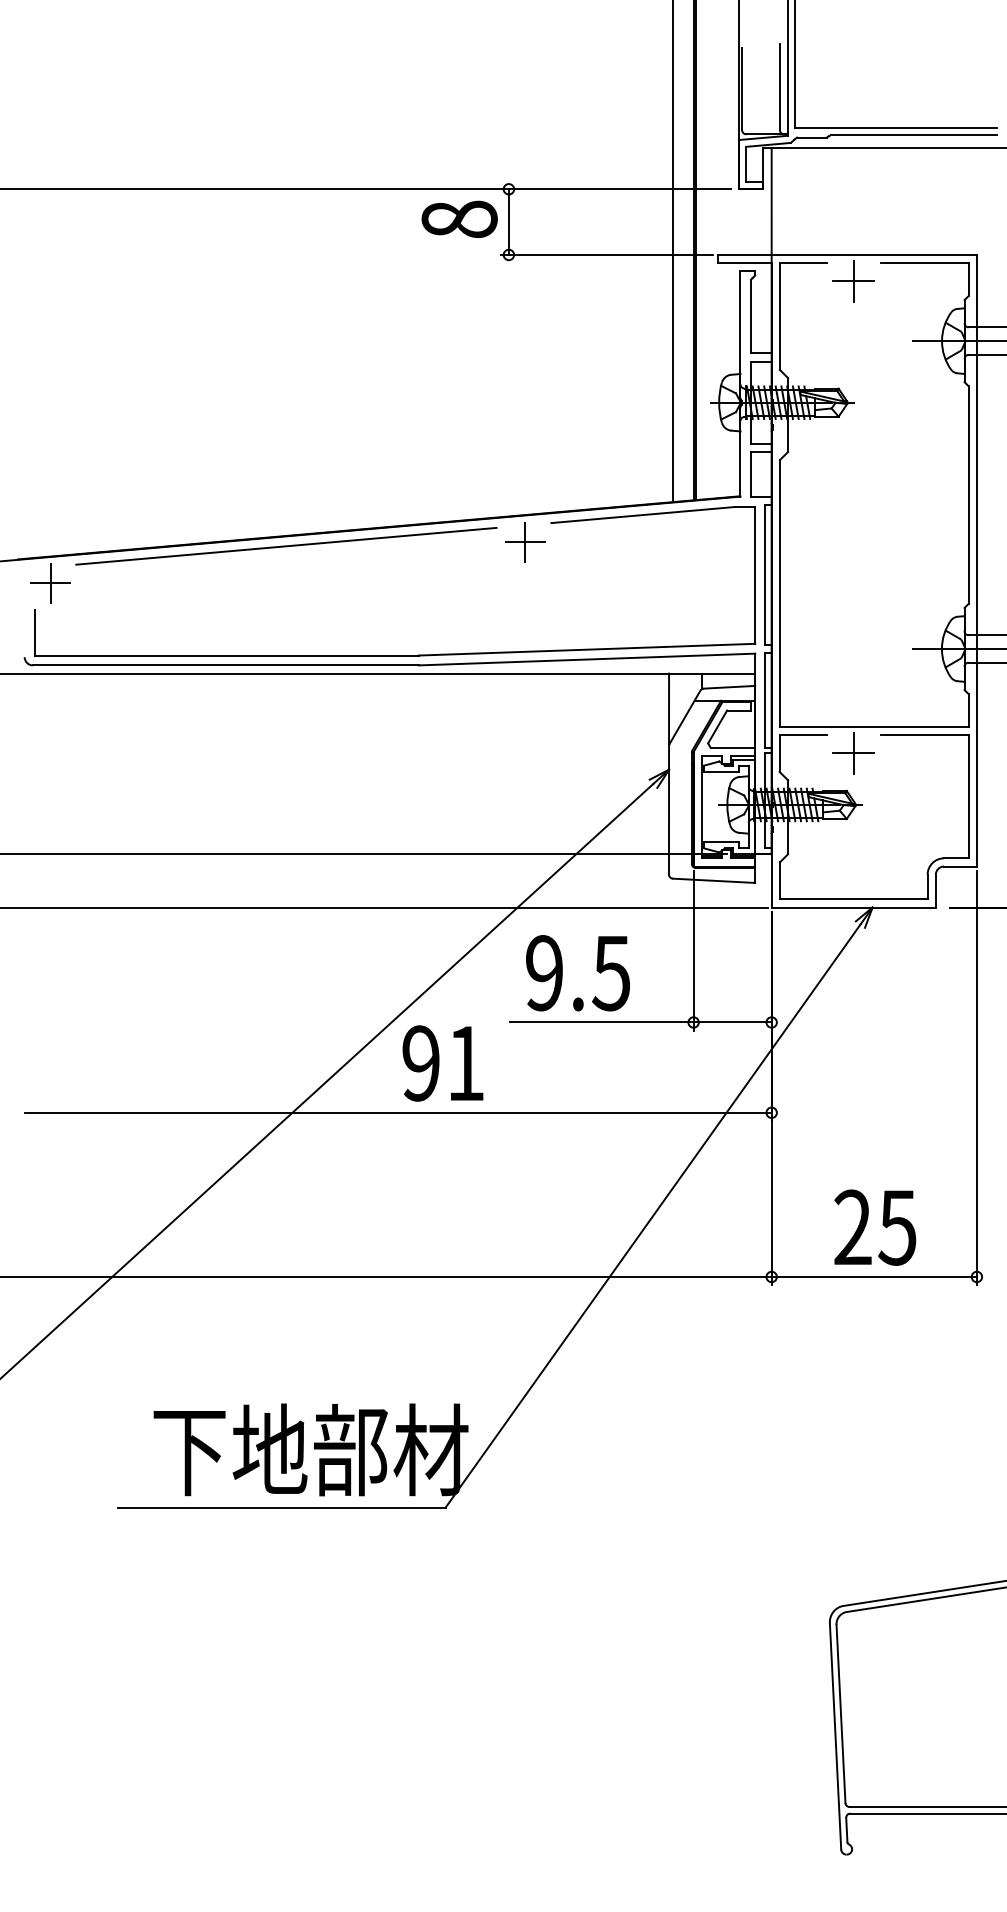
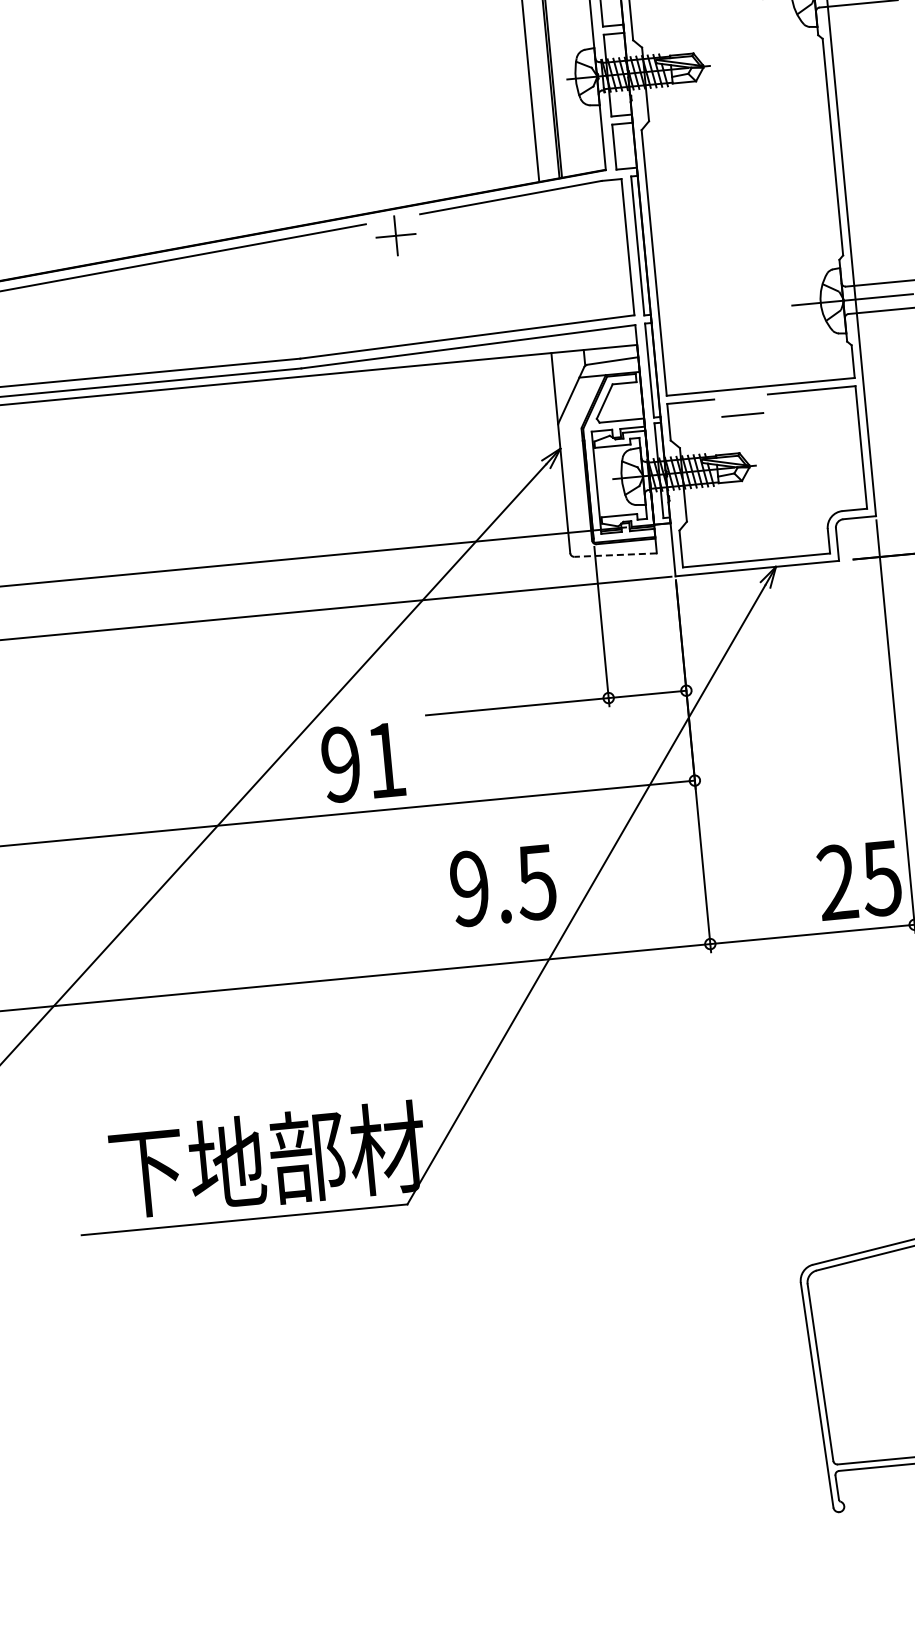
line: (853, 752) -> (742, 414), removed
line: (713, 880) -> (615, 554), solid -> dashed
text: (577, 973) -> (502, 885), moved
text: (875, 1227) -> (859, 880), moved

